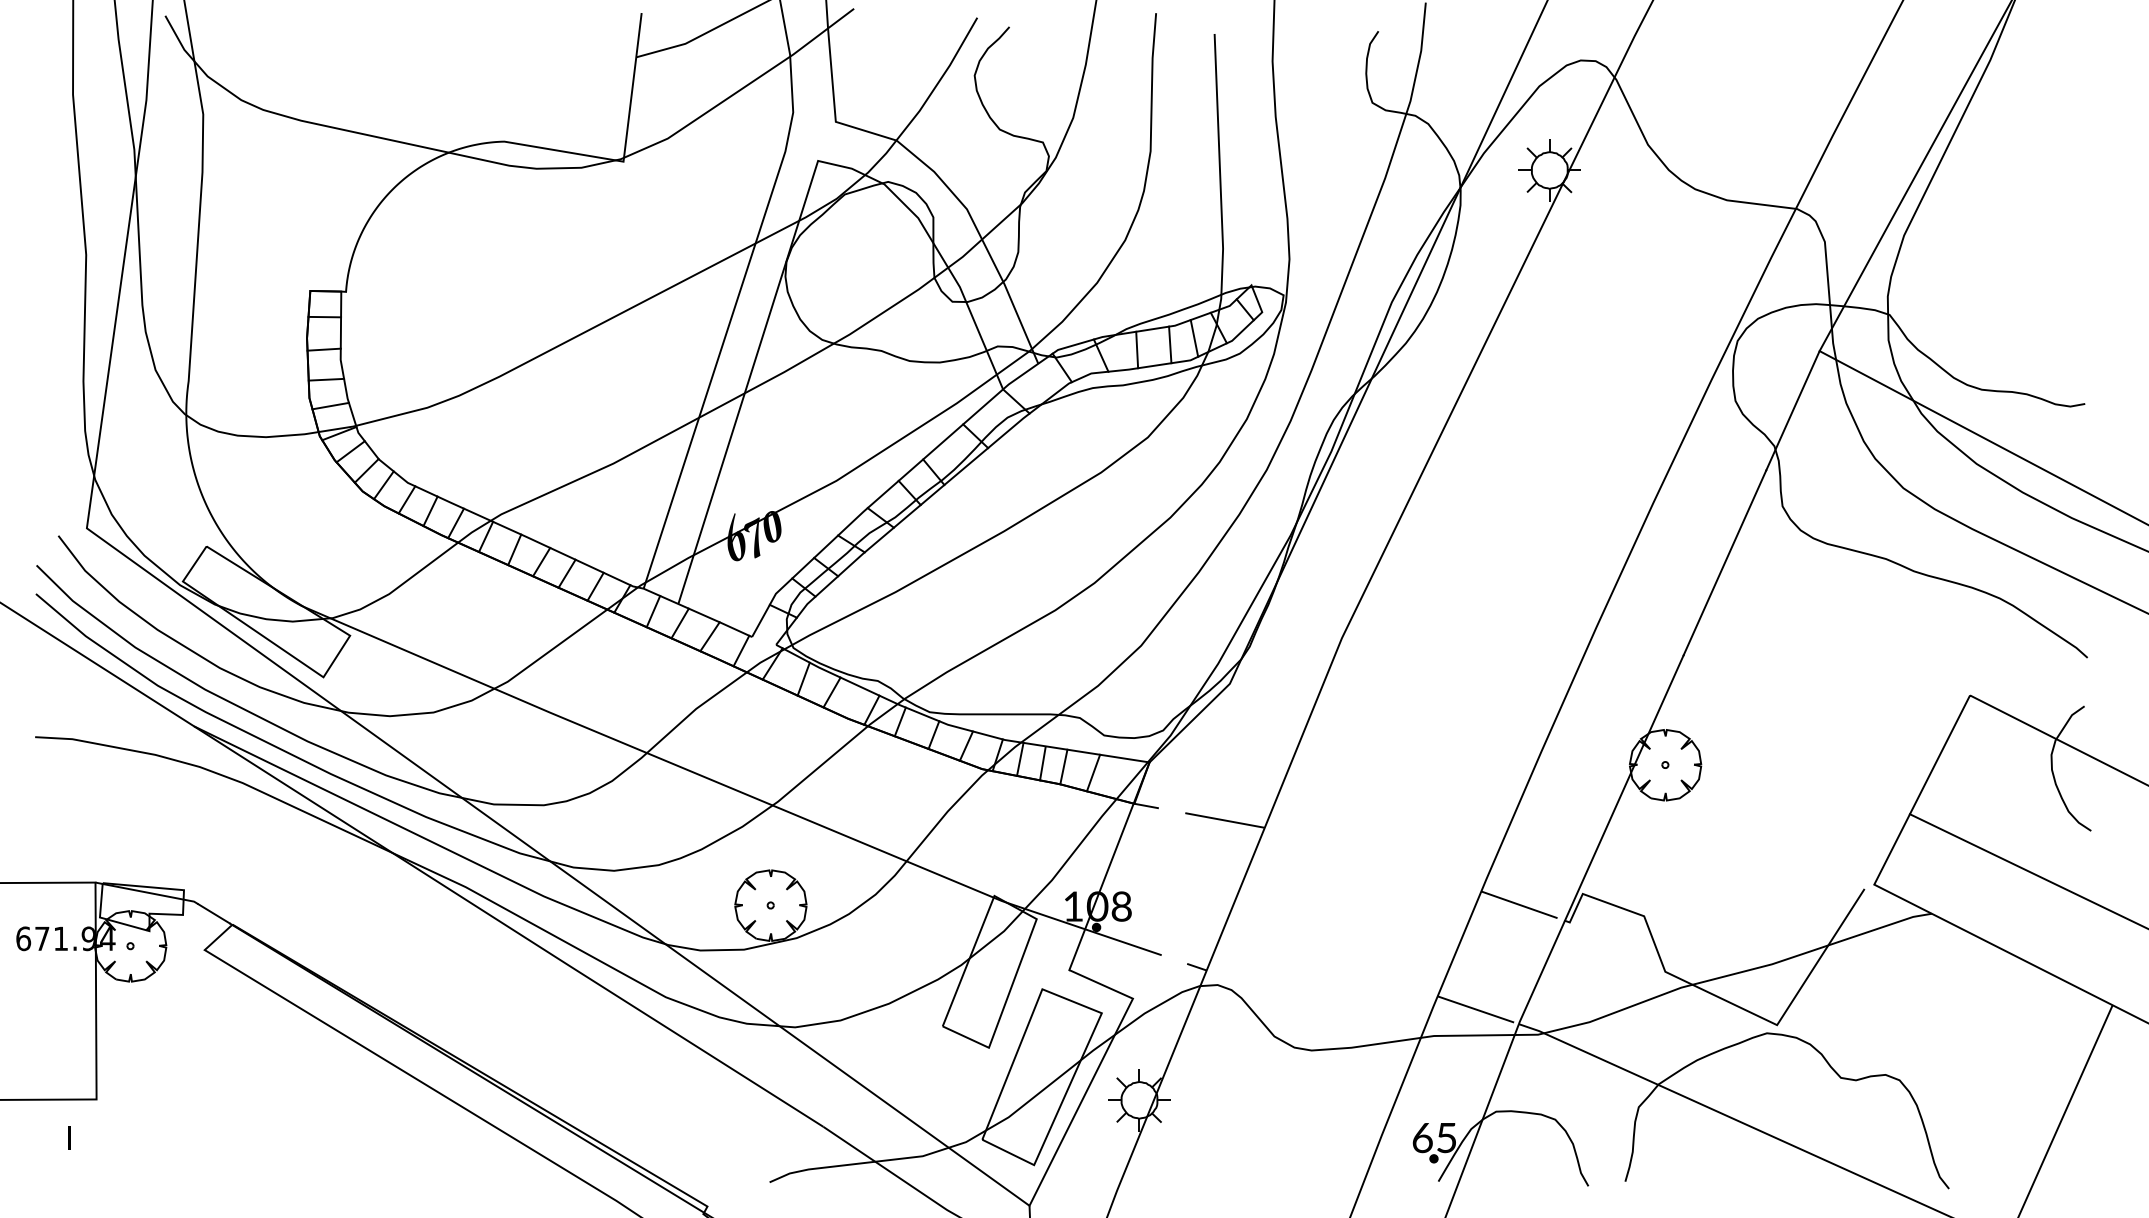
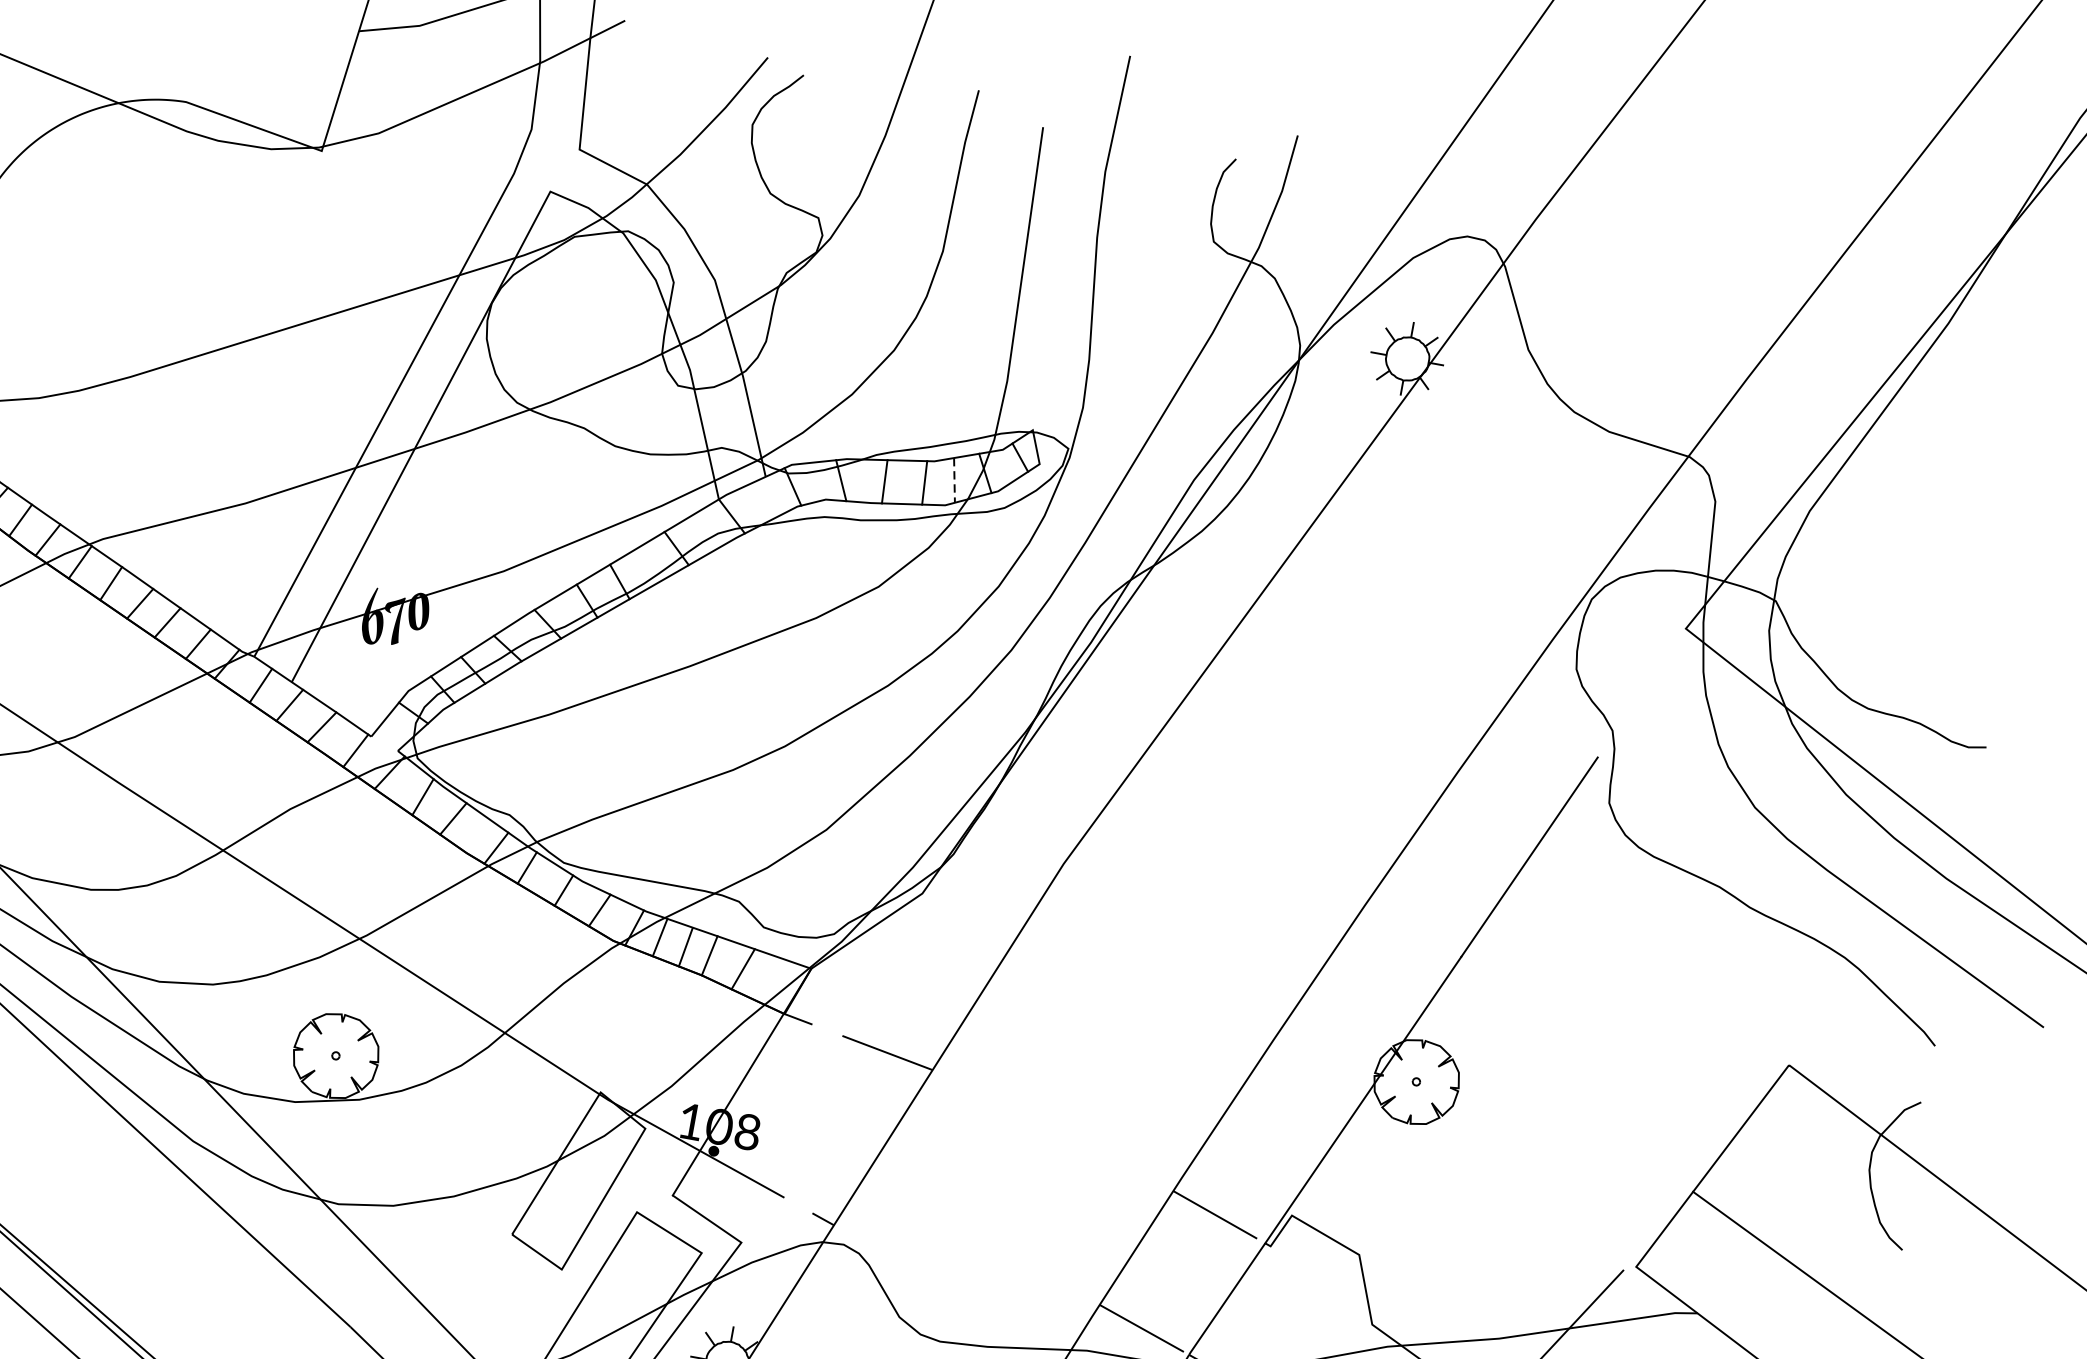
line: (1194, 338) -> (954, 480), solid -> dashed
line: (1792, 410) -> (1641, 692), removed

